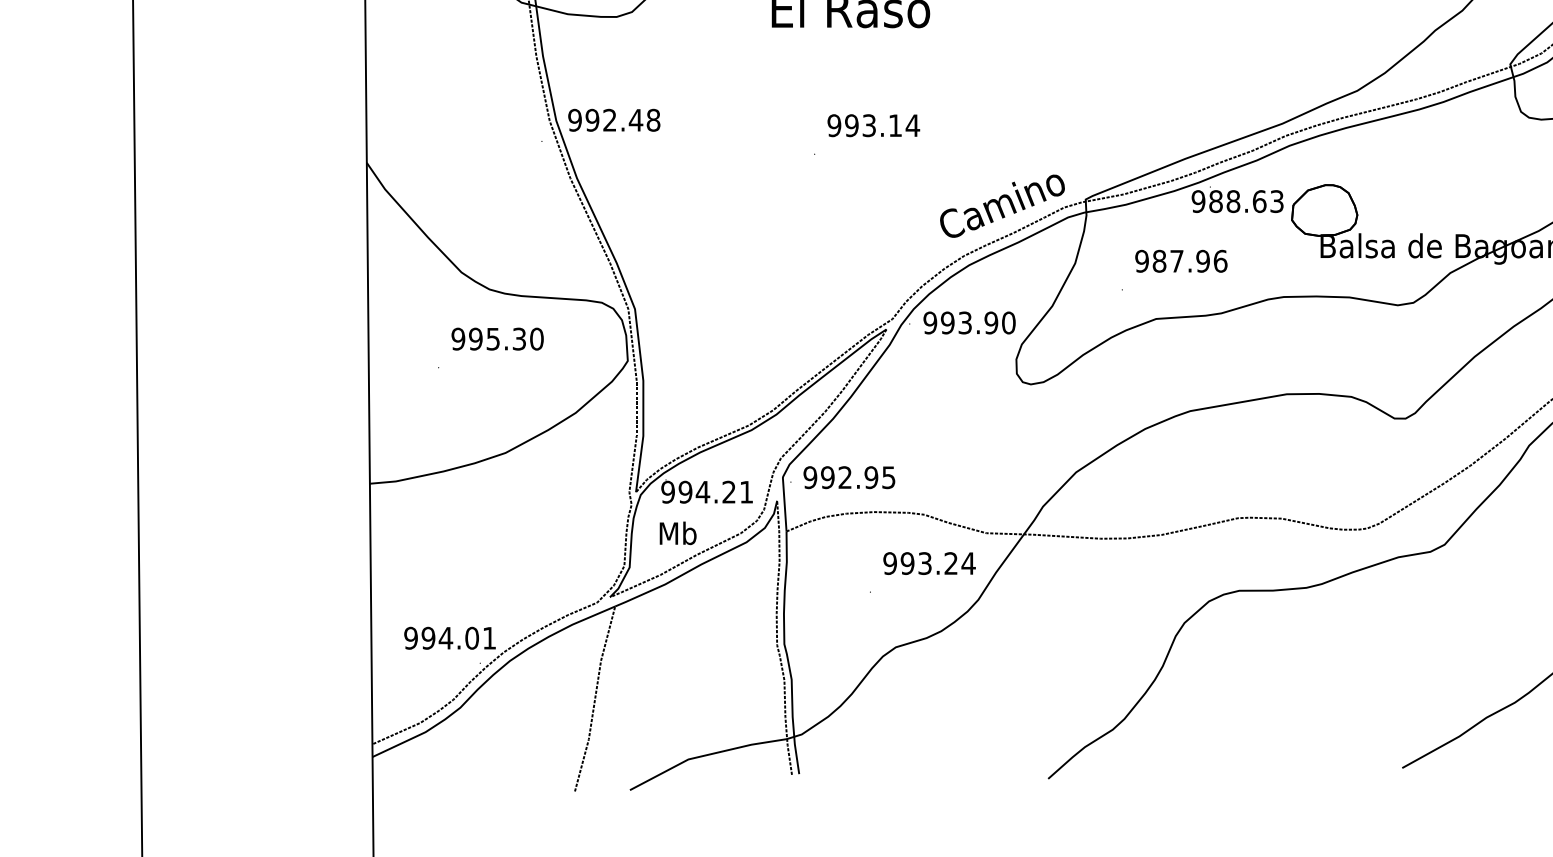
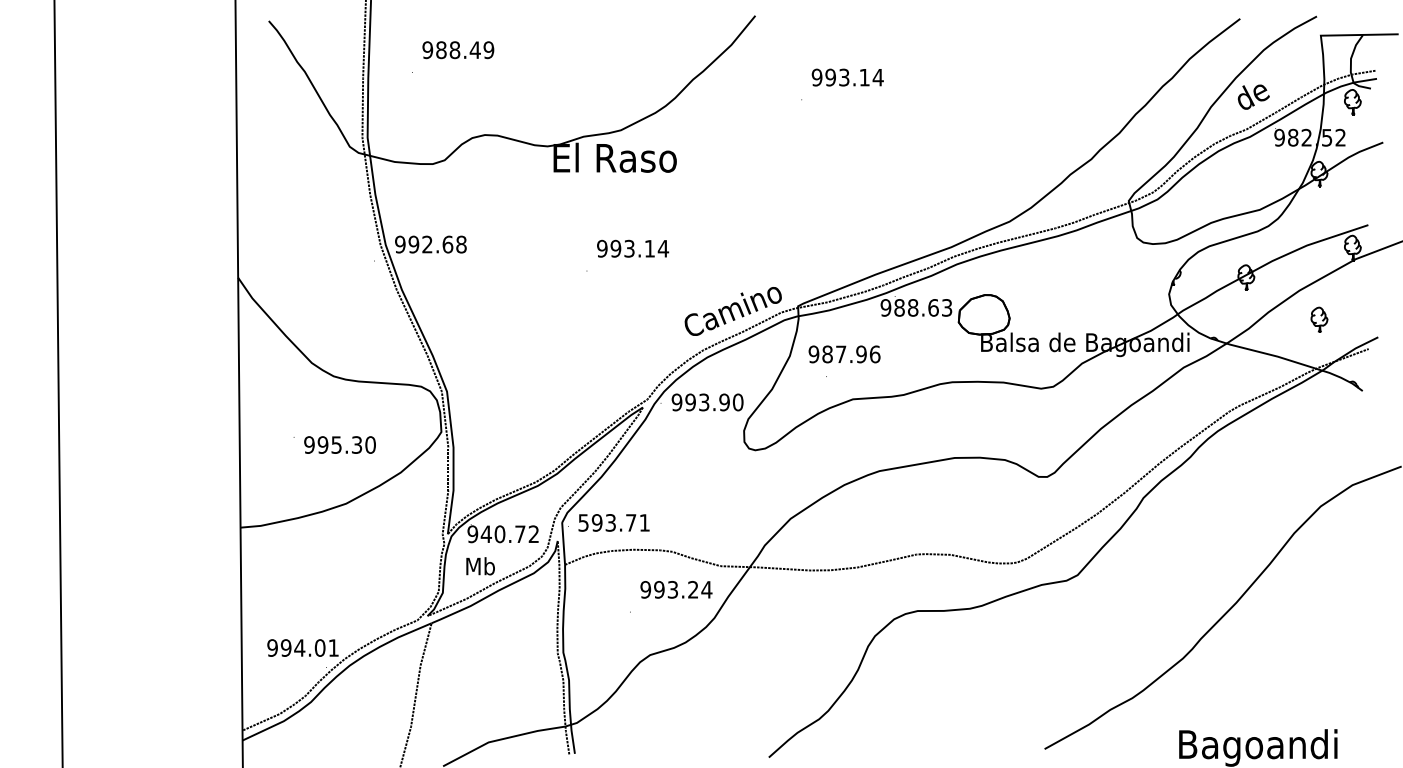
text: (635, 120) -> (447, 244), 992.48 -> 992.68
text: (1181, 261) -> (844, 354), moved
text: (496, 338) -> (339, 444), moved
text: (848, 477) -> (613, 522), 992.95 -> 593.71
text: (715, 492) -> (509, 534), 994.21 -> 940.72

